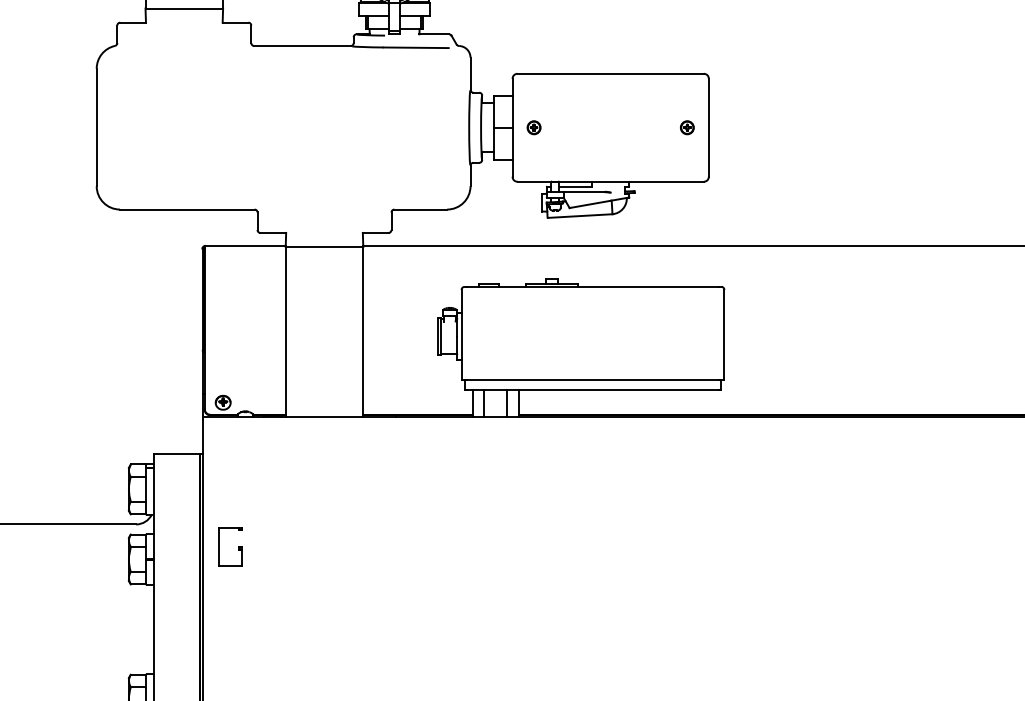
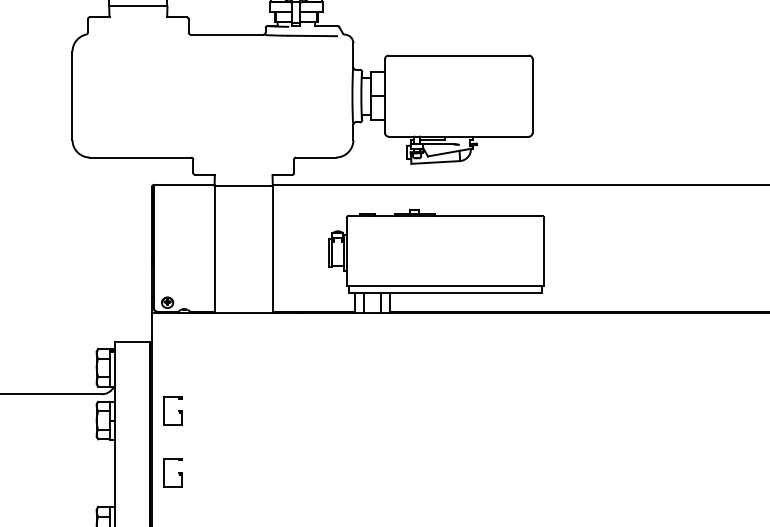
part: (533, 127) -> (400, 95), removed
part: (687, 127) -> (516, 95), removed
part: (238, 628) -> (179, 472), added

